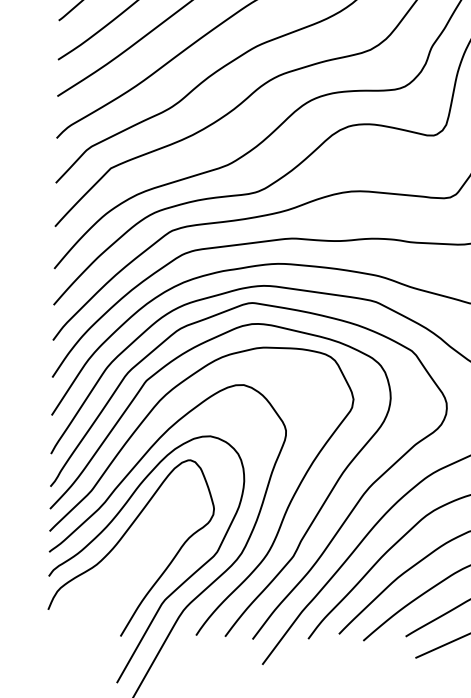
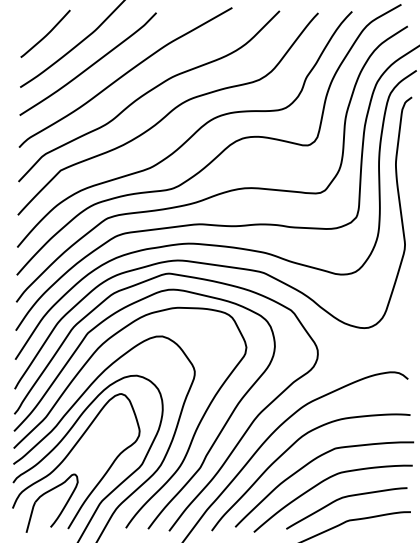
part: (91, 591) -> (45, 494), added

